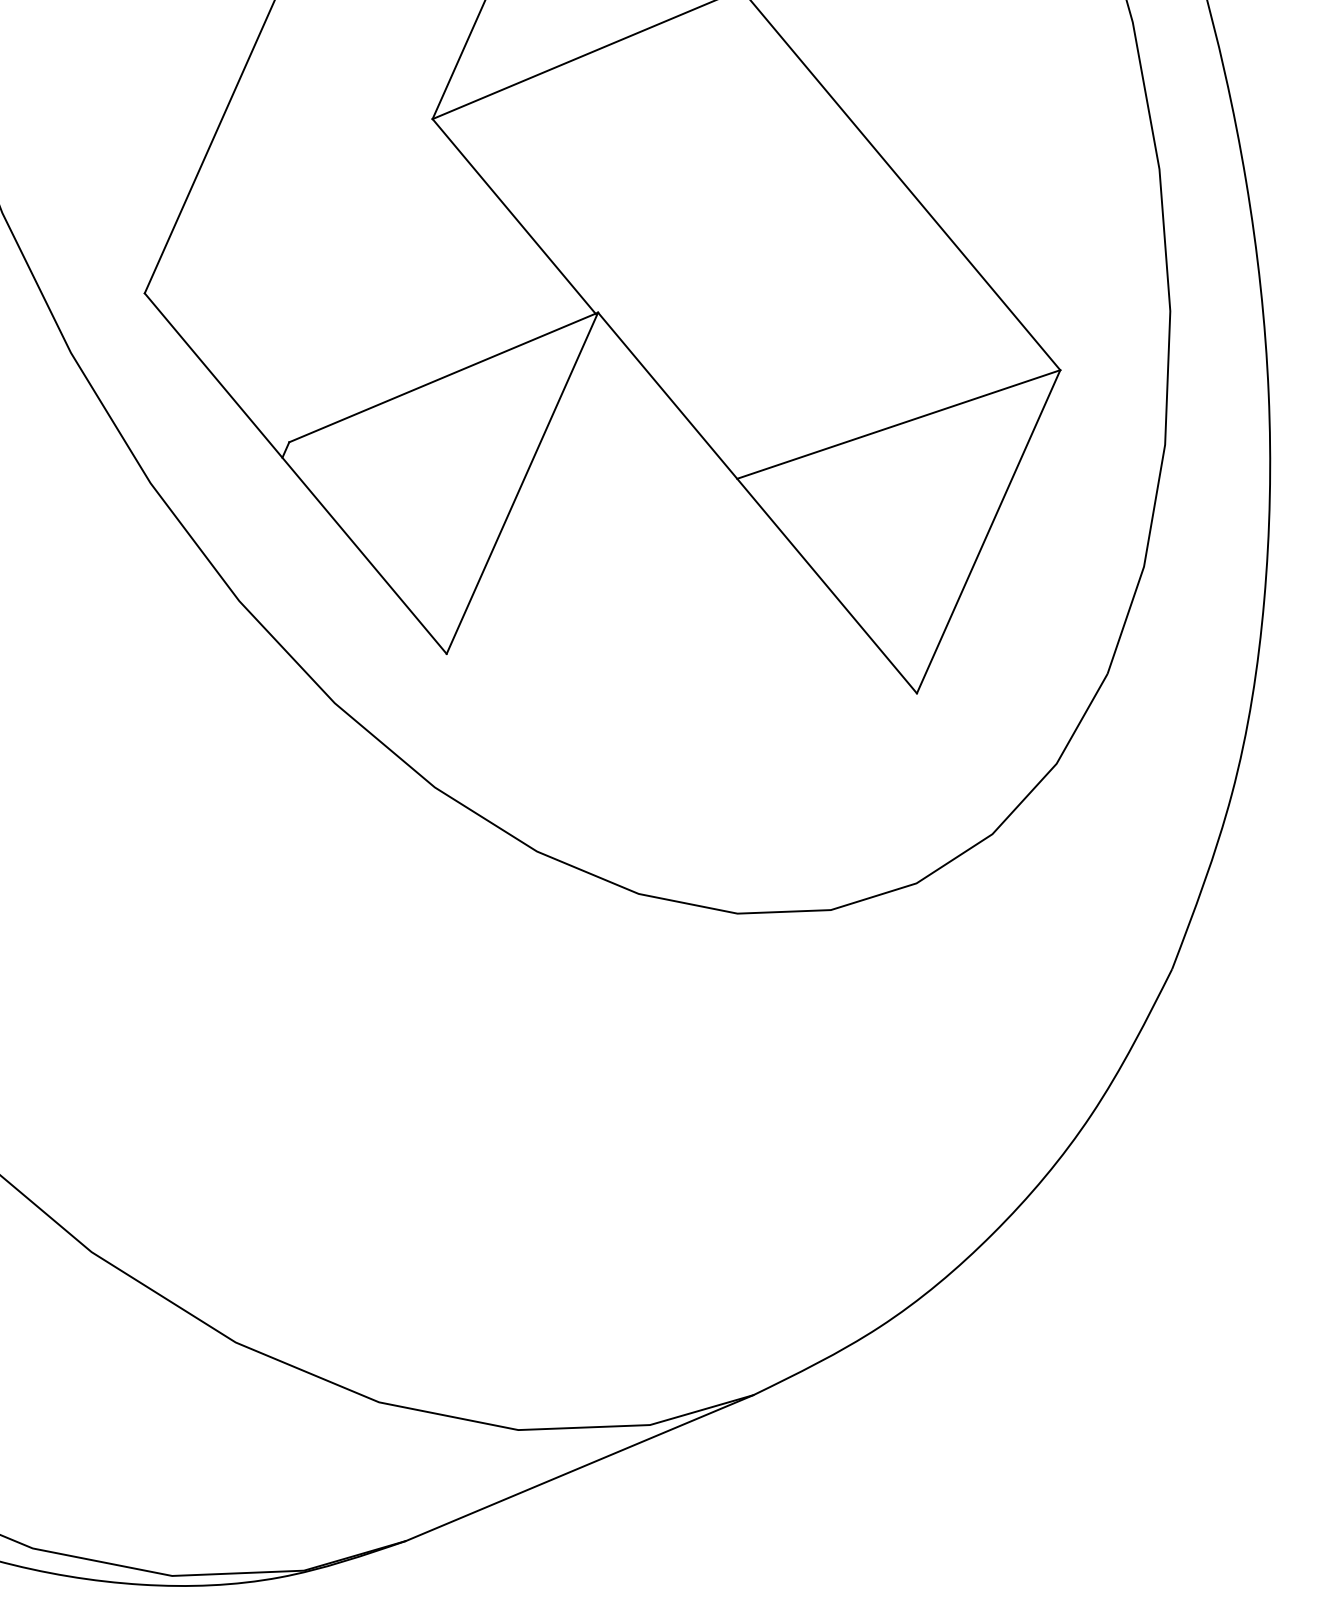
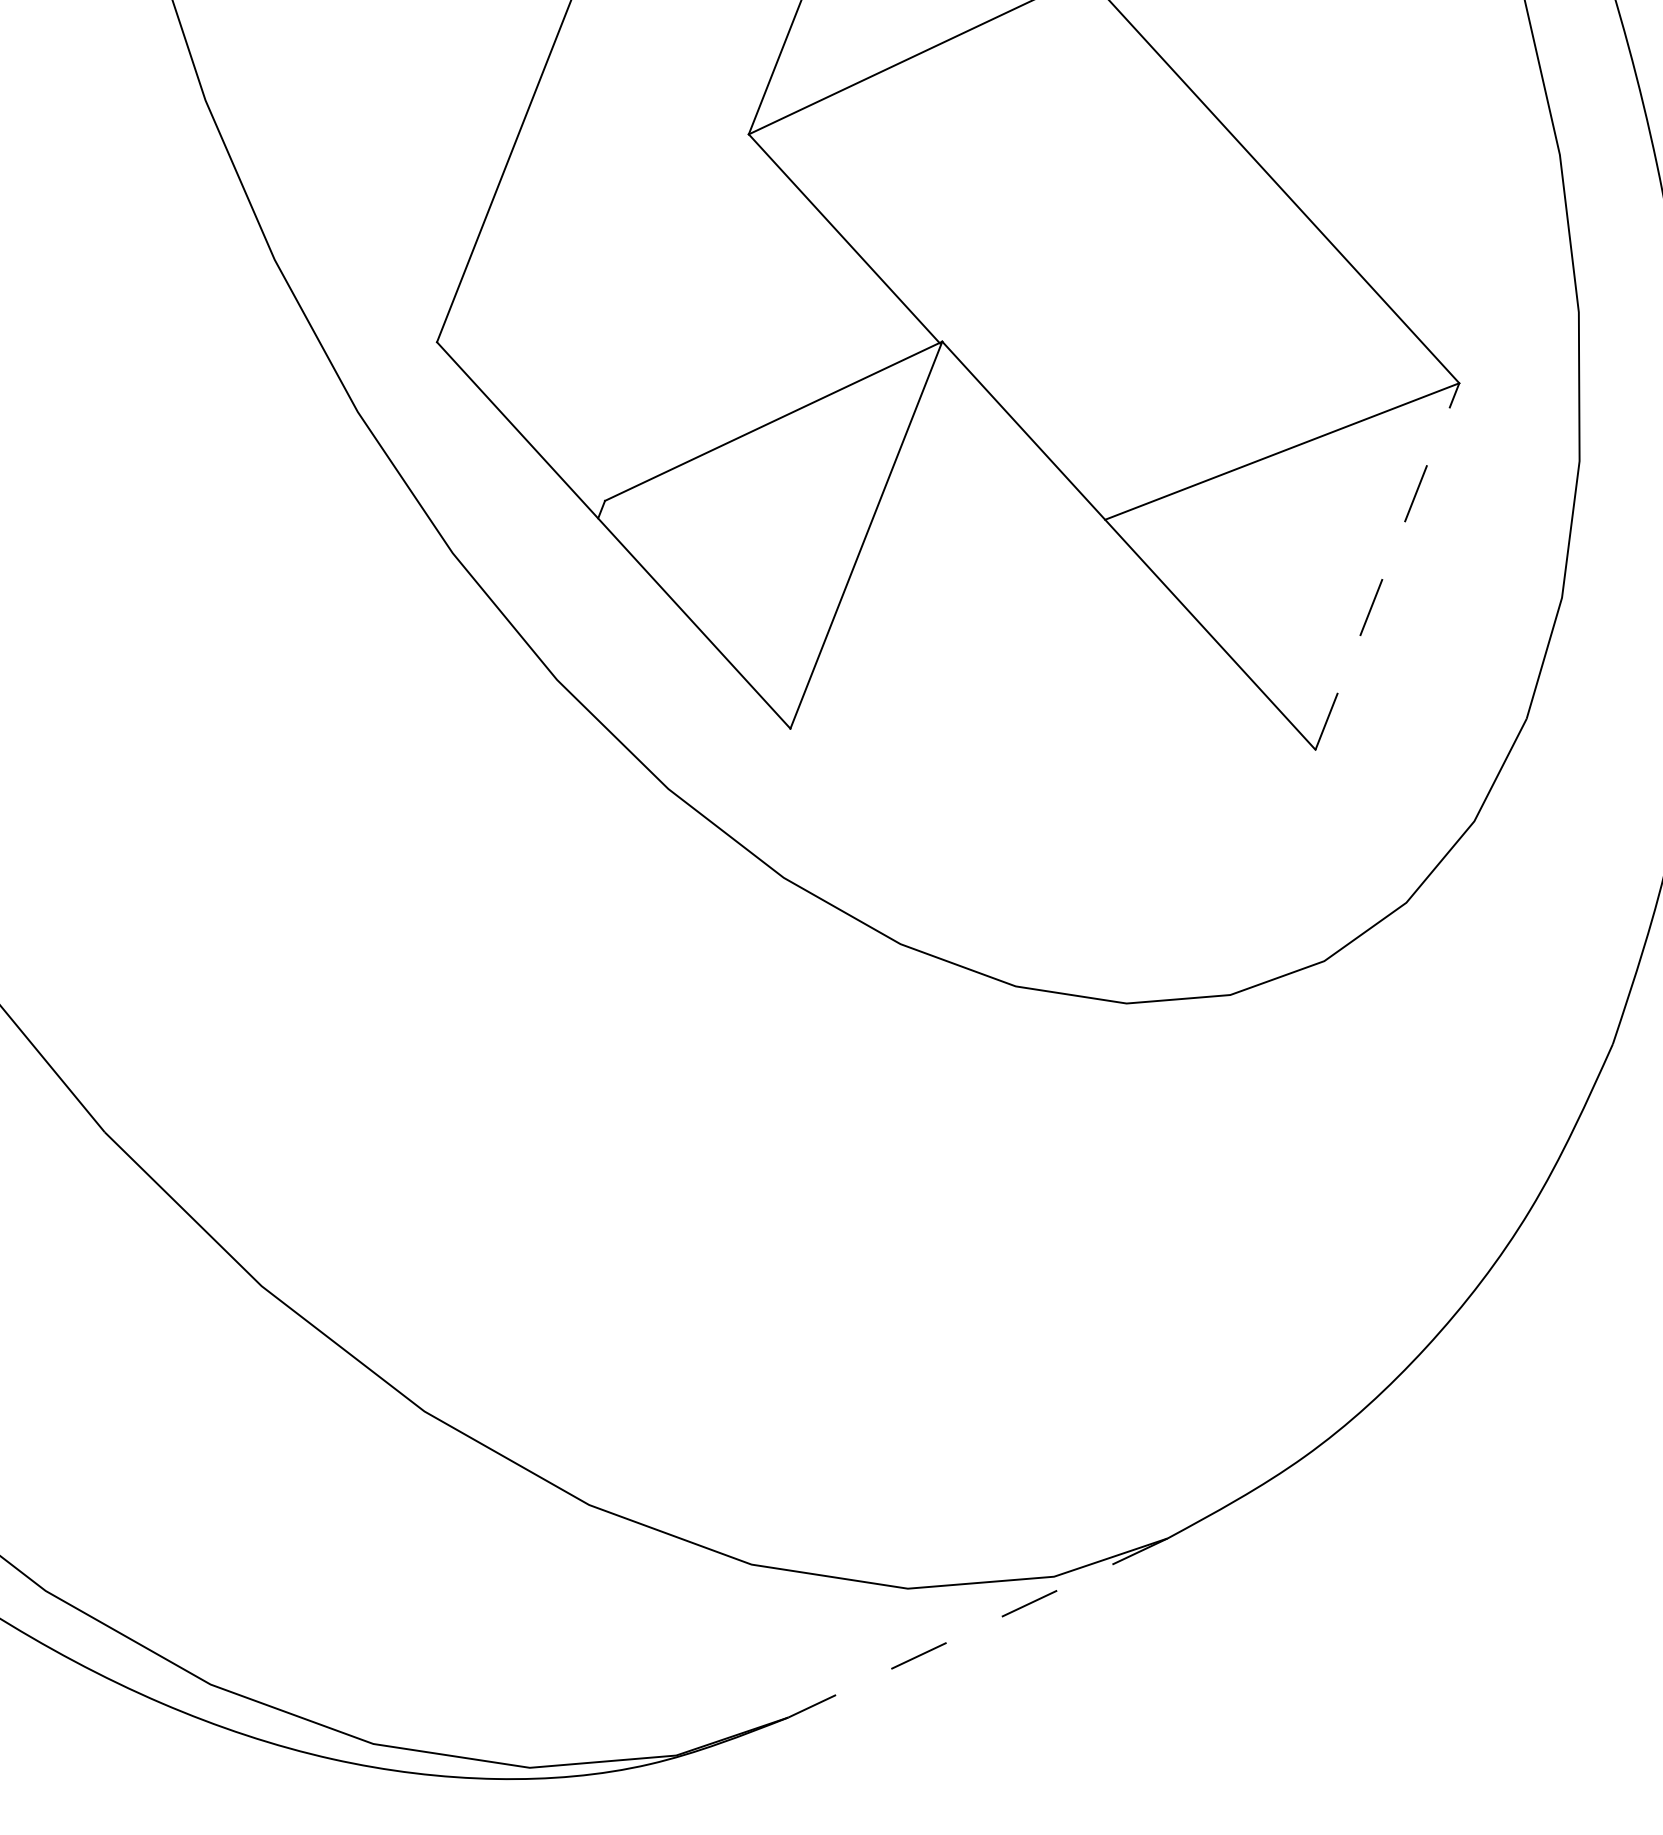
line: (988, 531) -> (1387, 566), solid -> dashed
line: (580, 1468) -> (978, 1628), solid -> dashed

